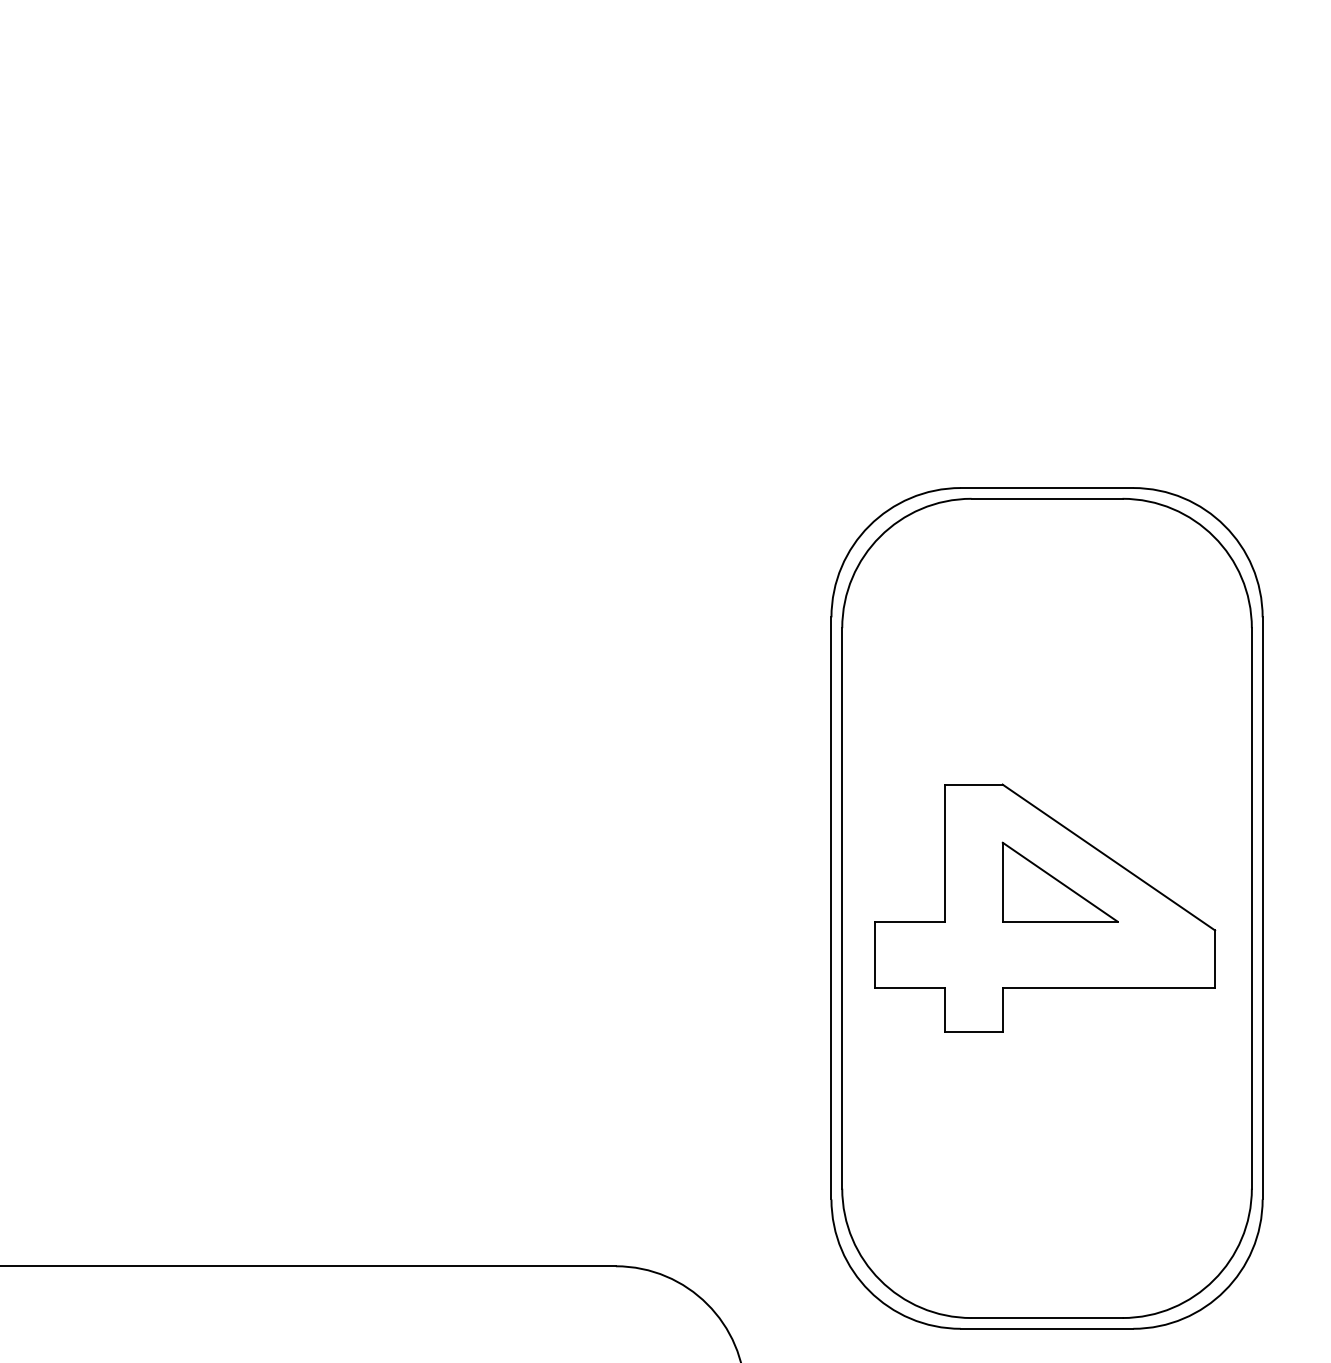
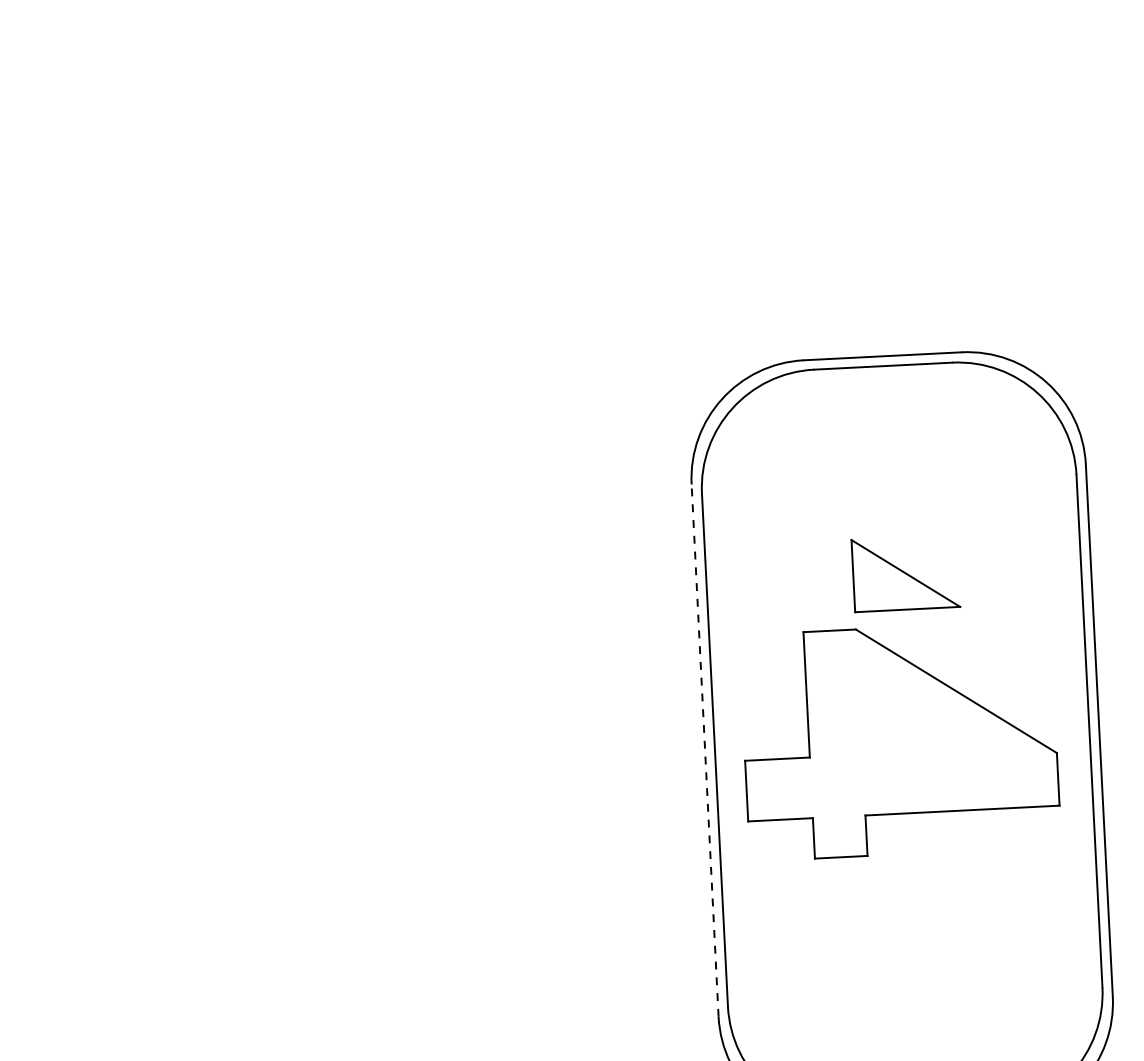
part: (1059, 881) -> (905, 572), moved
line: (831, 907) -> (705, 749), solid -> dashed

